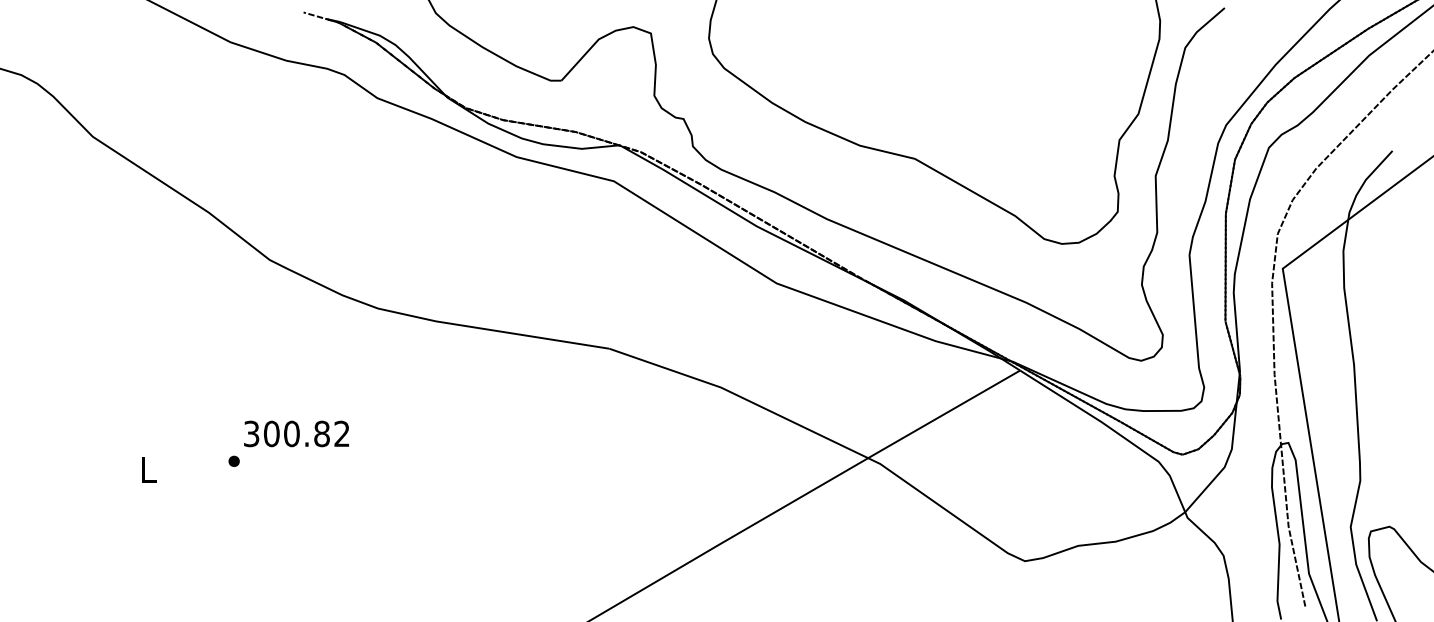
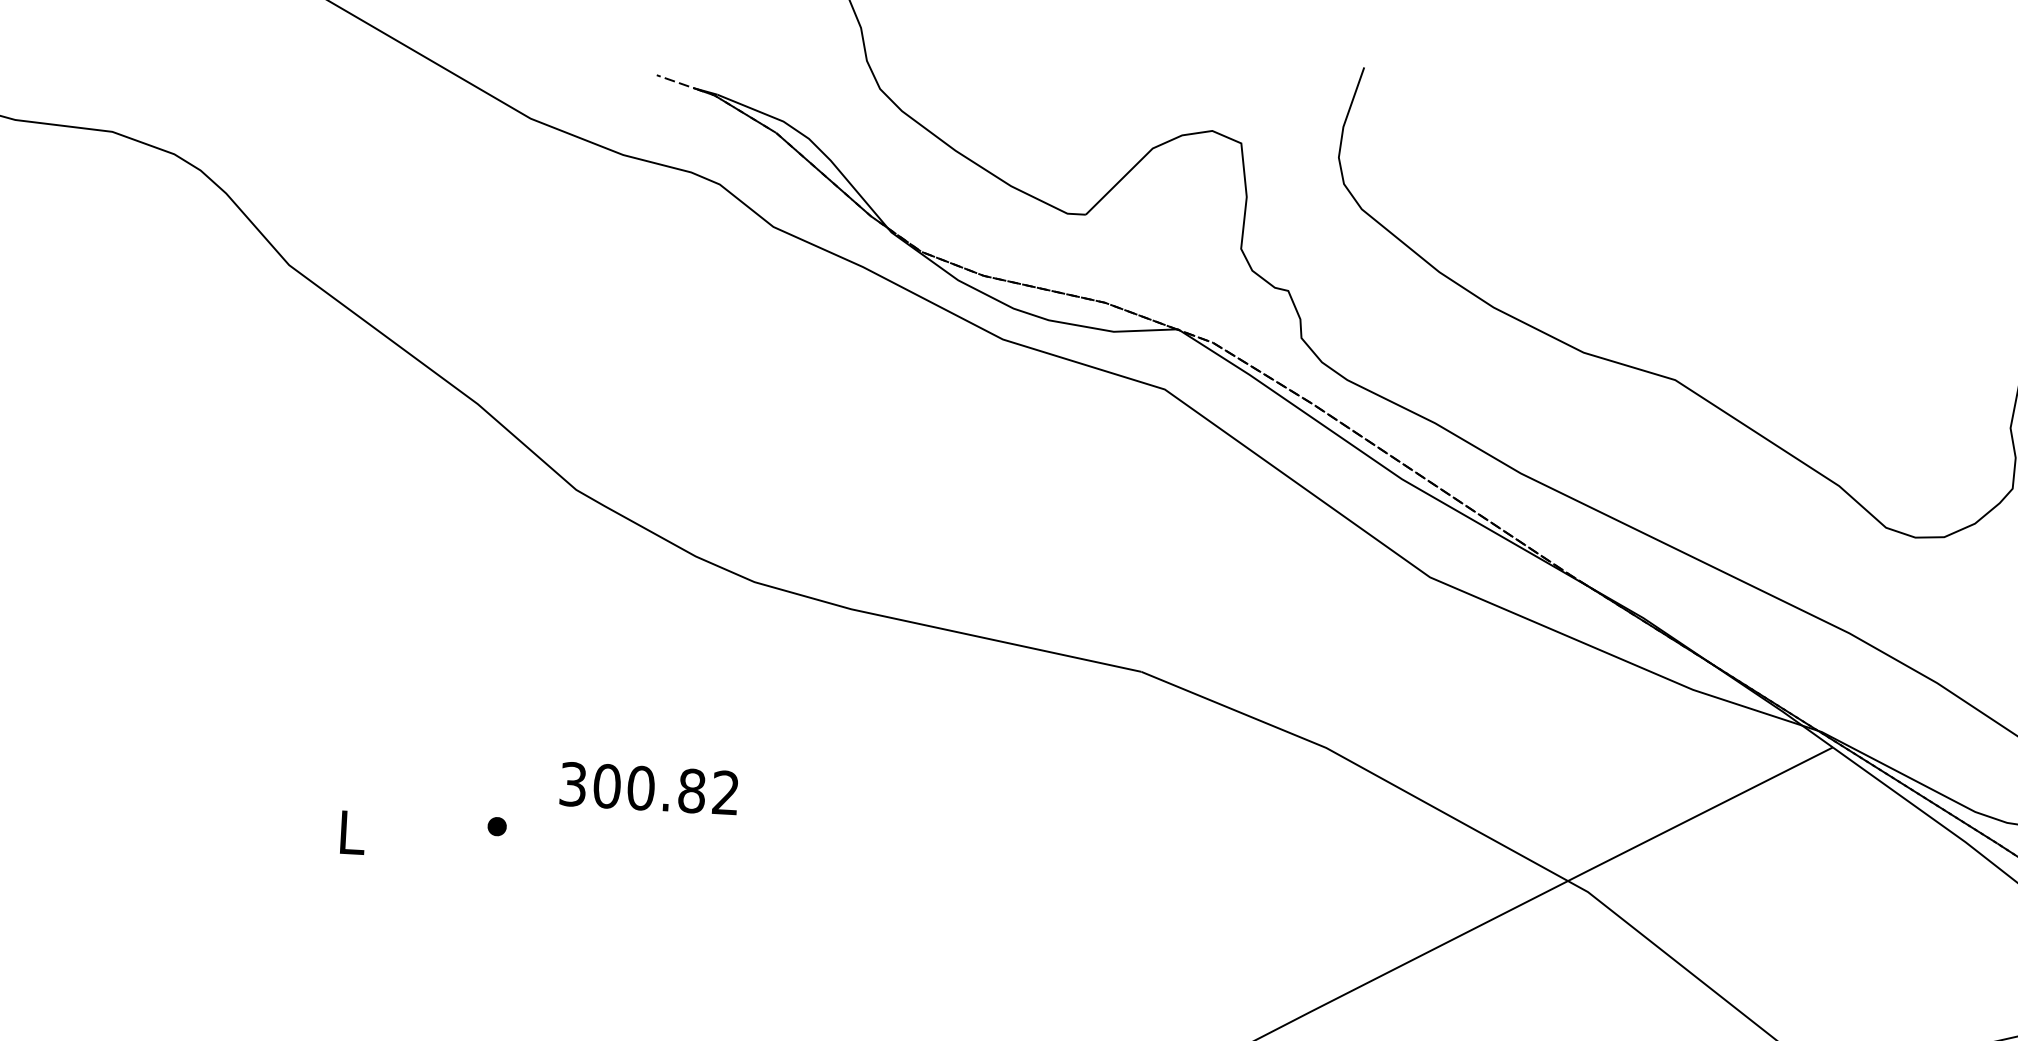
text: (296, 433) -> (648, 787), moved

